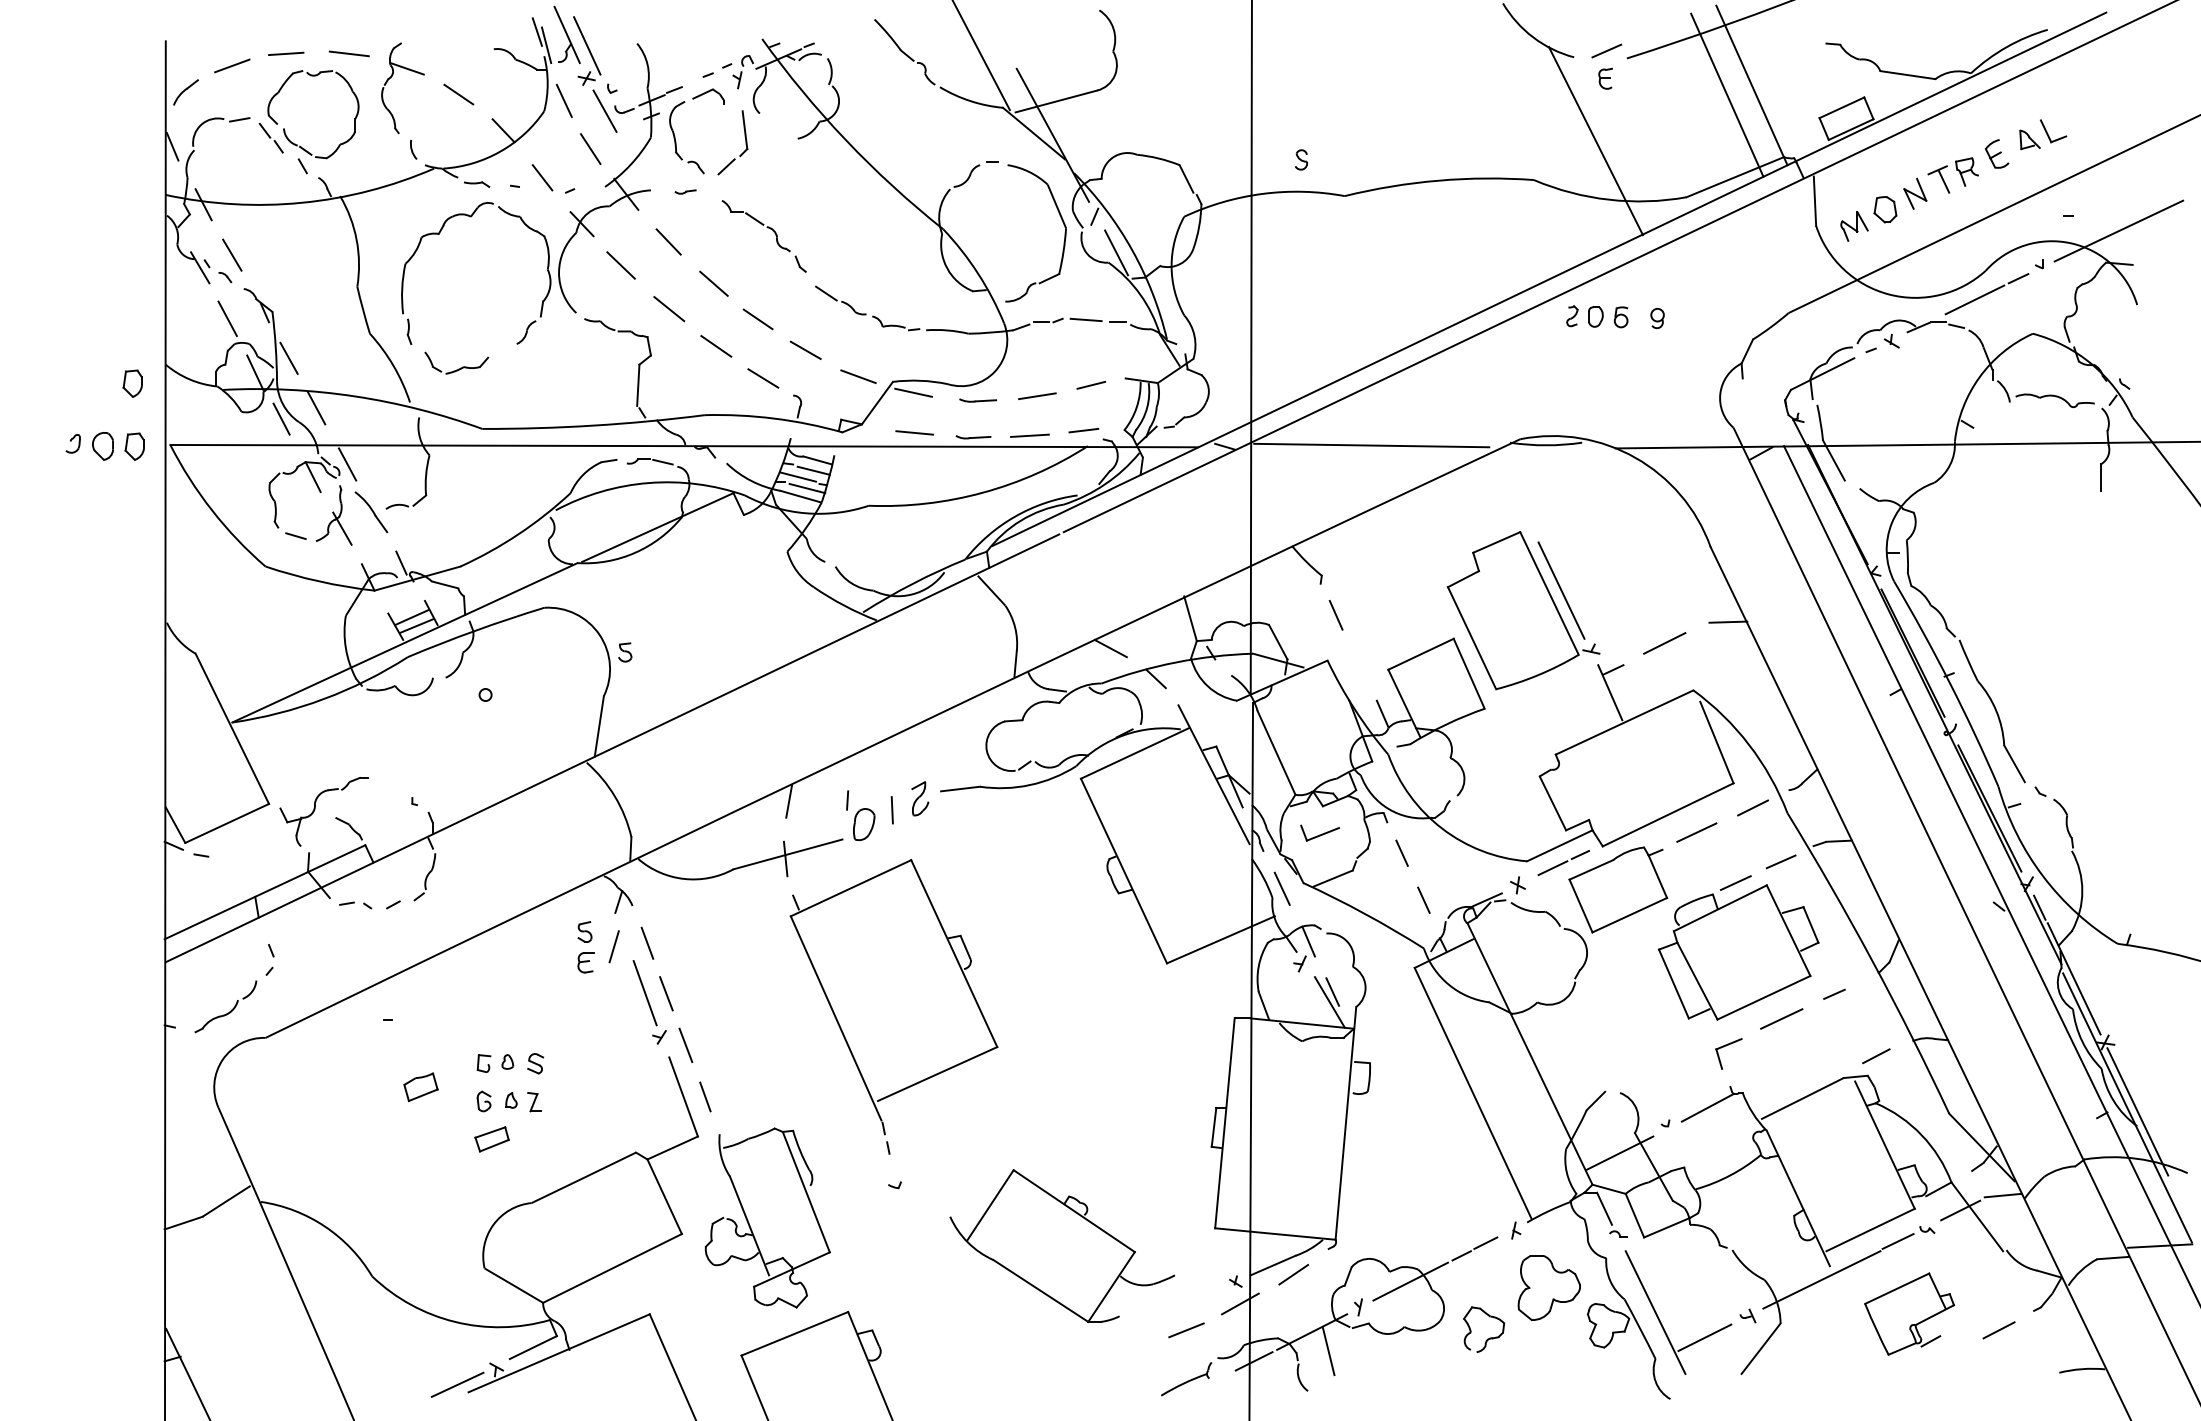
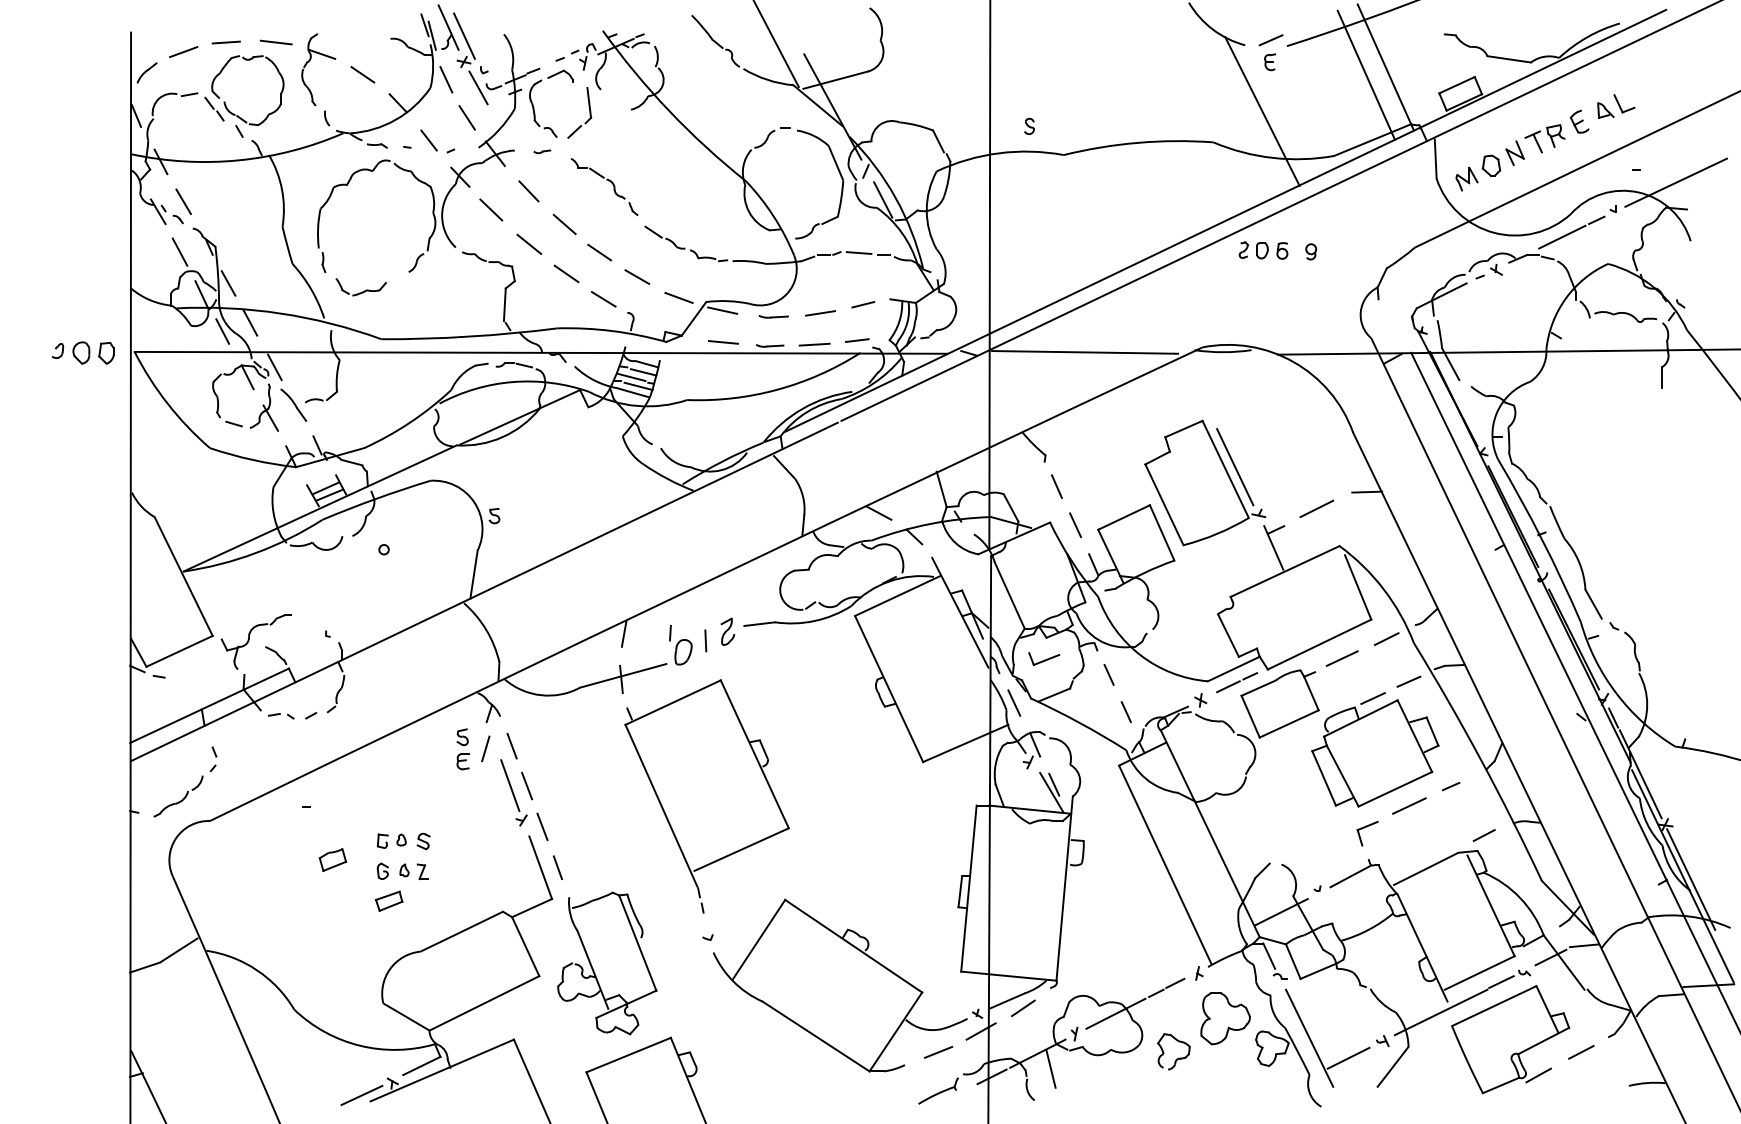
part: (132, 383) -> (104, 303), removed
line: (1359, 663) -> (1075, 524), added
part: (1062, 1245) -> (840, 985), size x1.43
part: (1909, 1313) -> (1510, 1039), size x1.67

